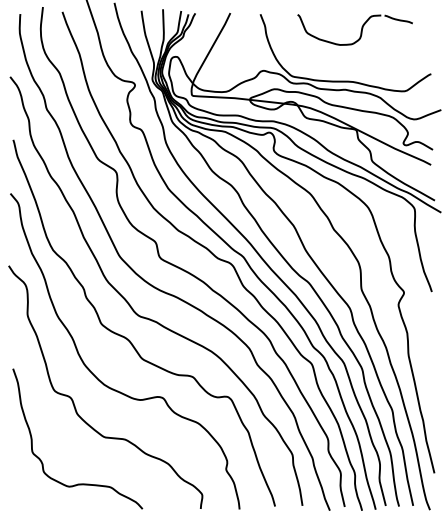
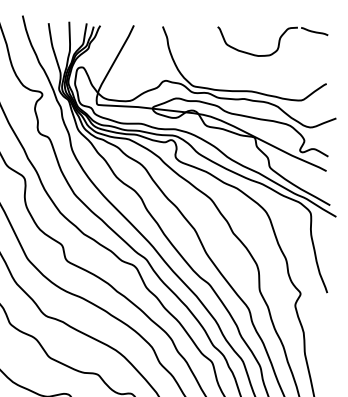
part: (360, 31) -> (277, 43), moved

